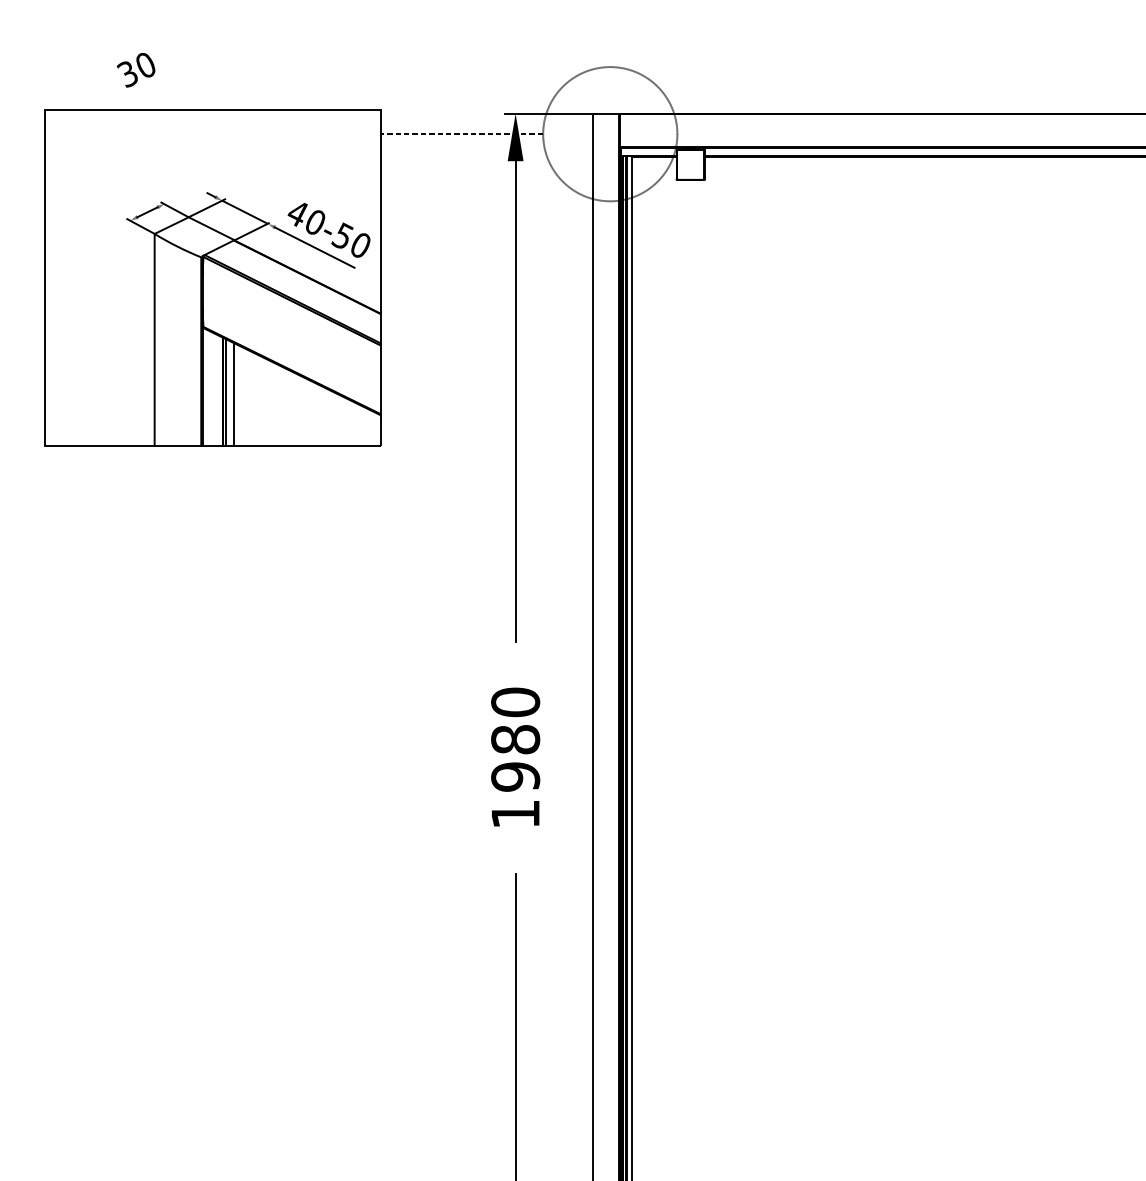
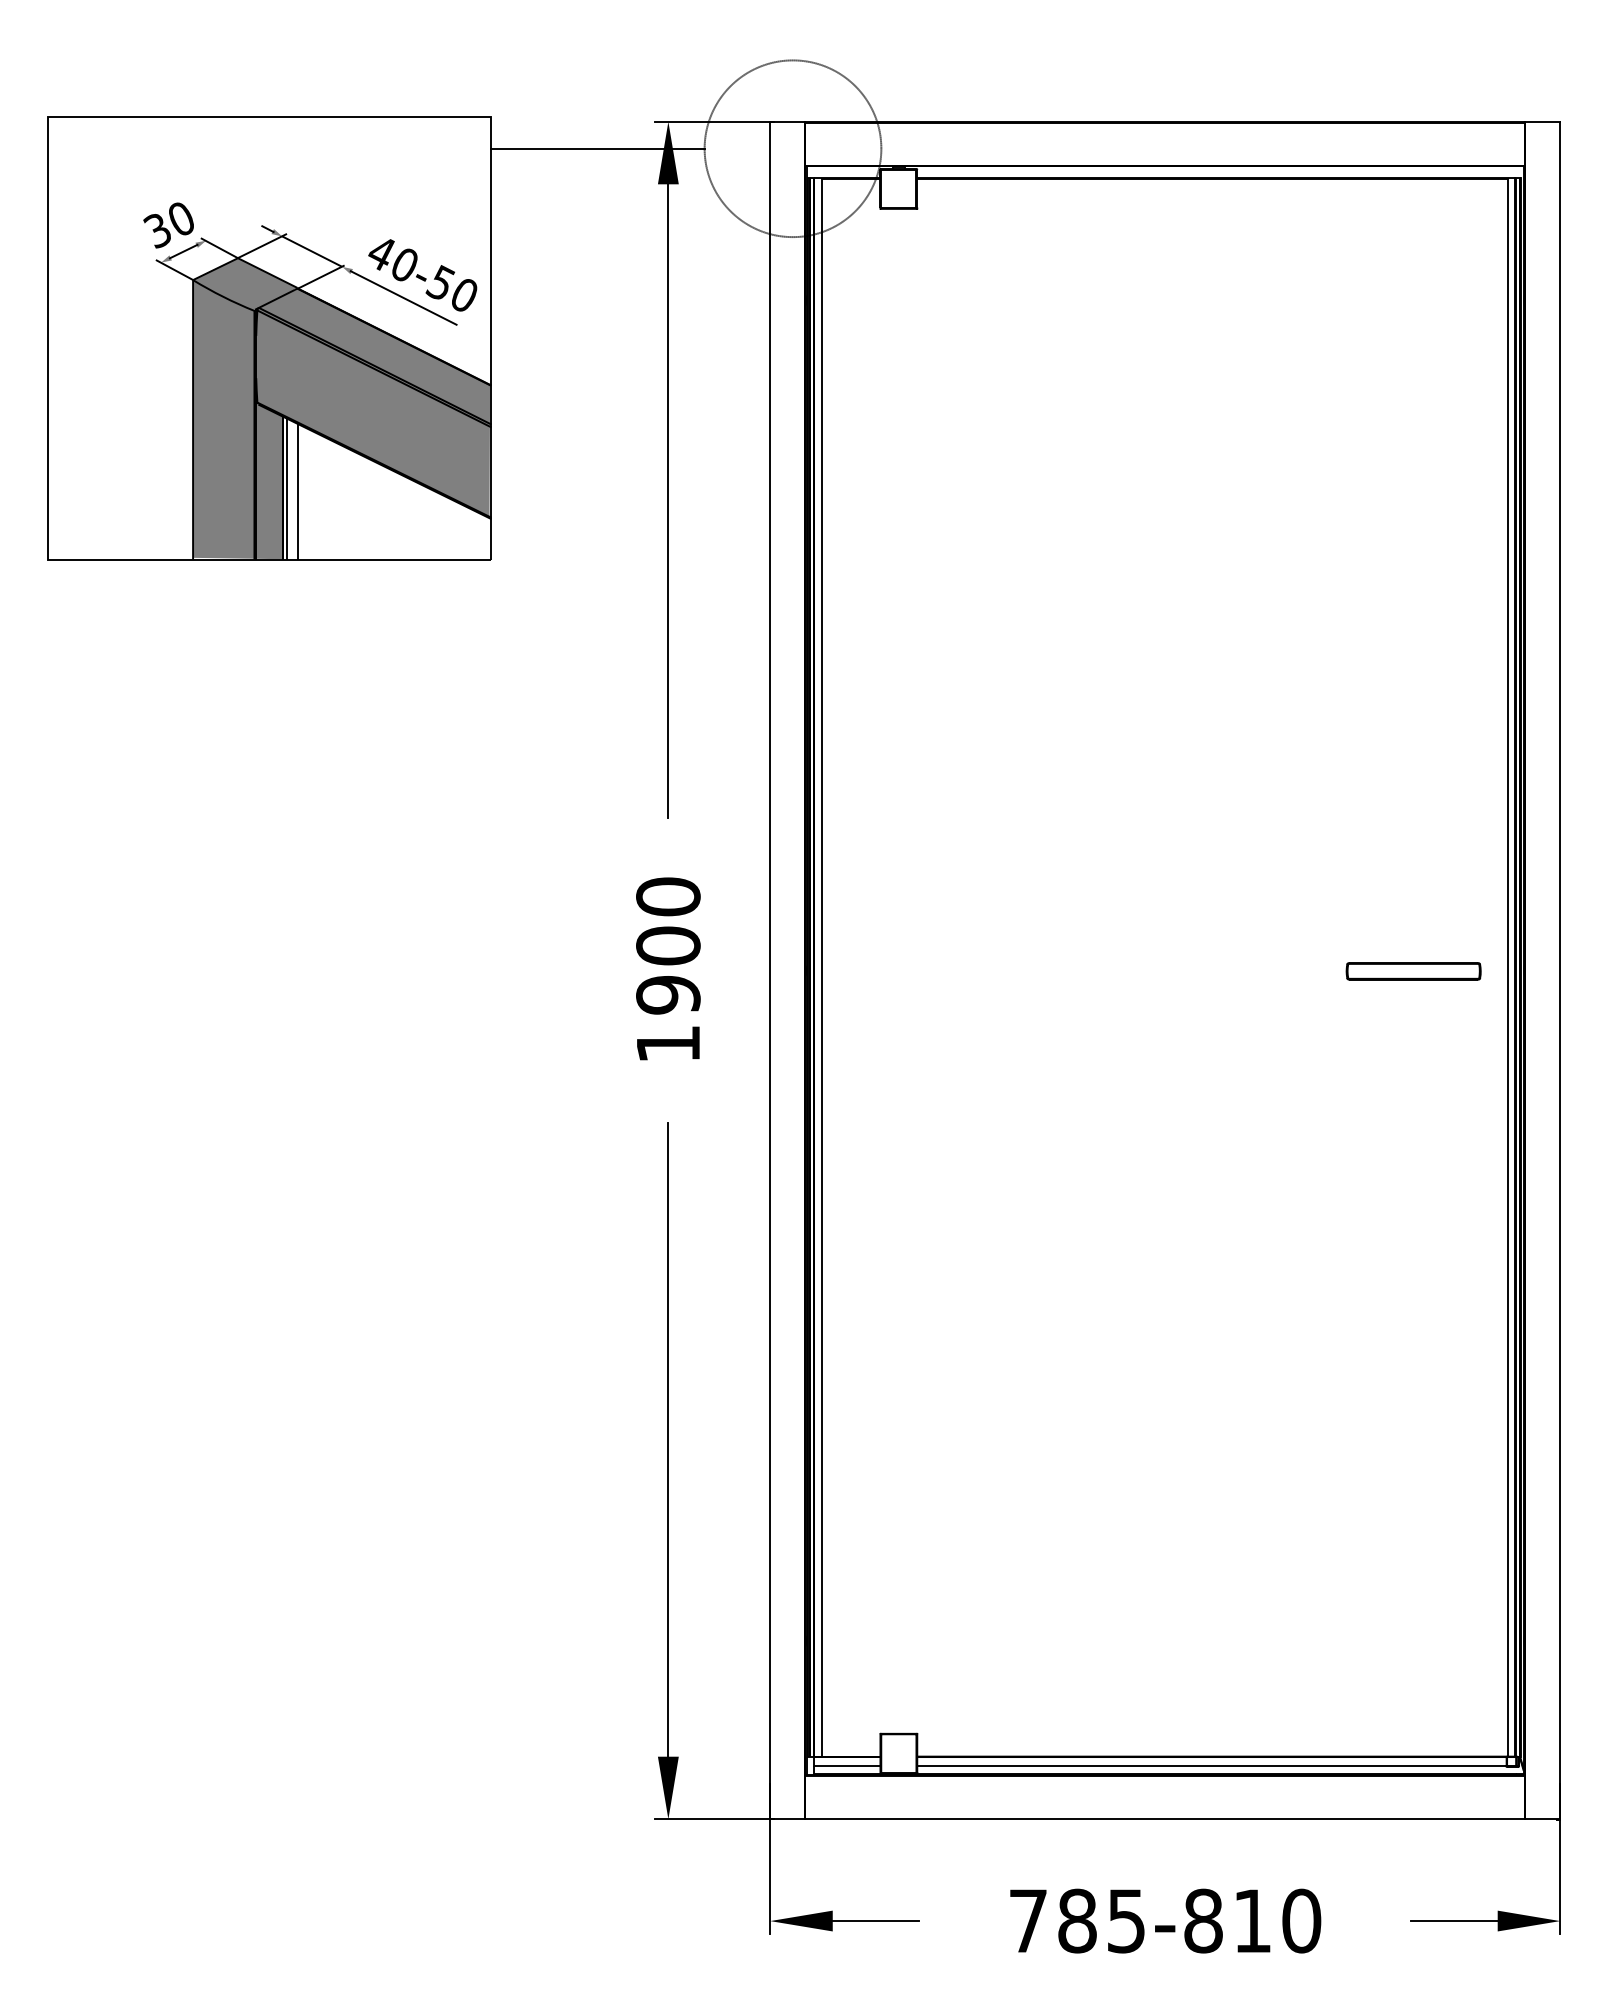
text: (135, 70) -> (168, 225), moved
line: (462, 134) -> (598, 148), dashed -> solid
fill: (267, 331) -> (341, 408), added
text: (515, 739) -> (668, 945), 1980 -> 1900
part: (1081, 759) -> (1413, 971), added

